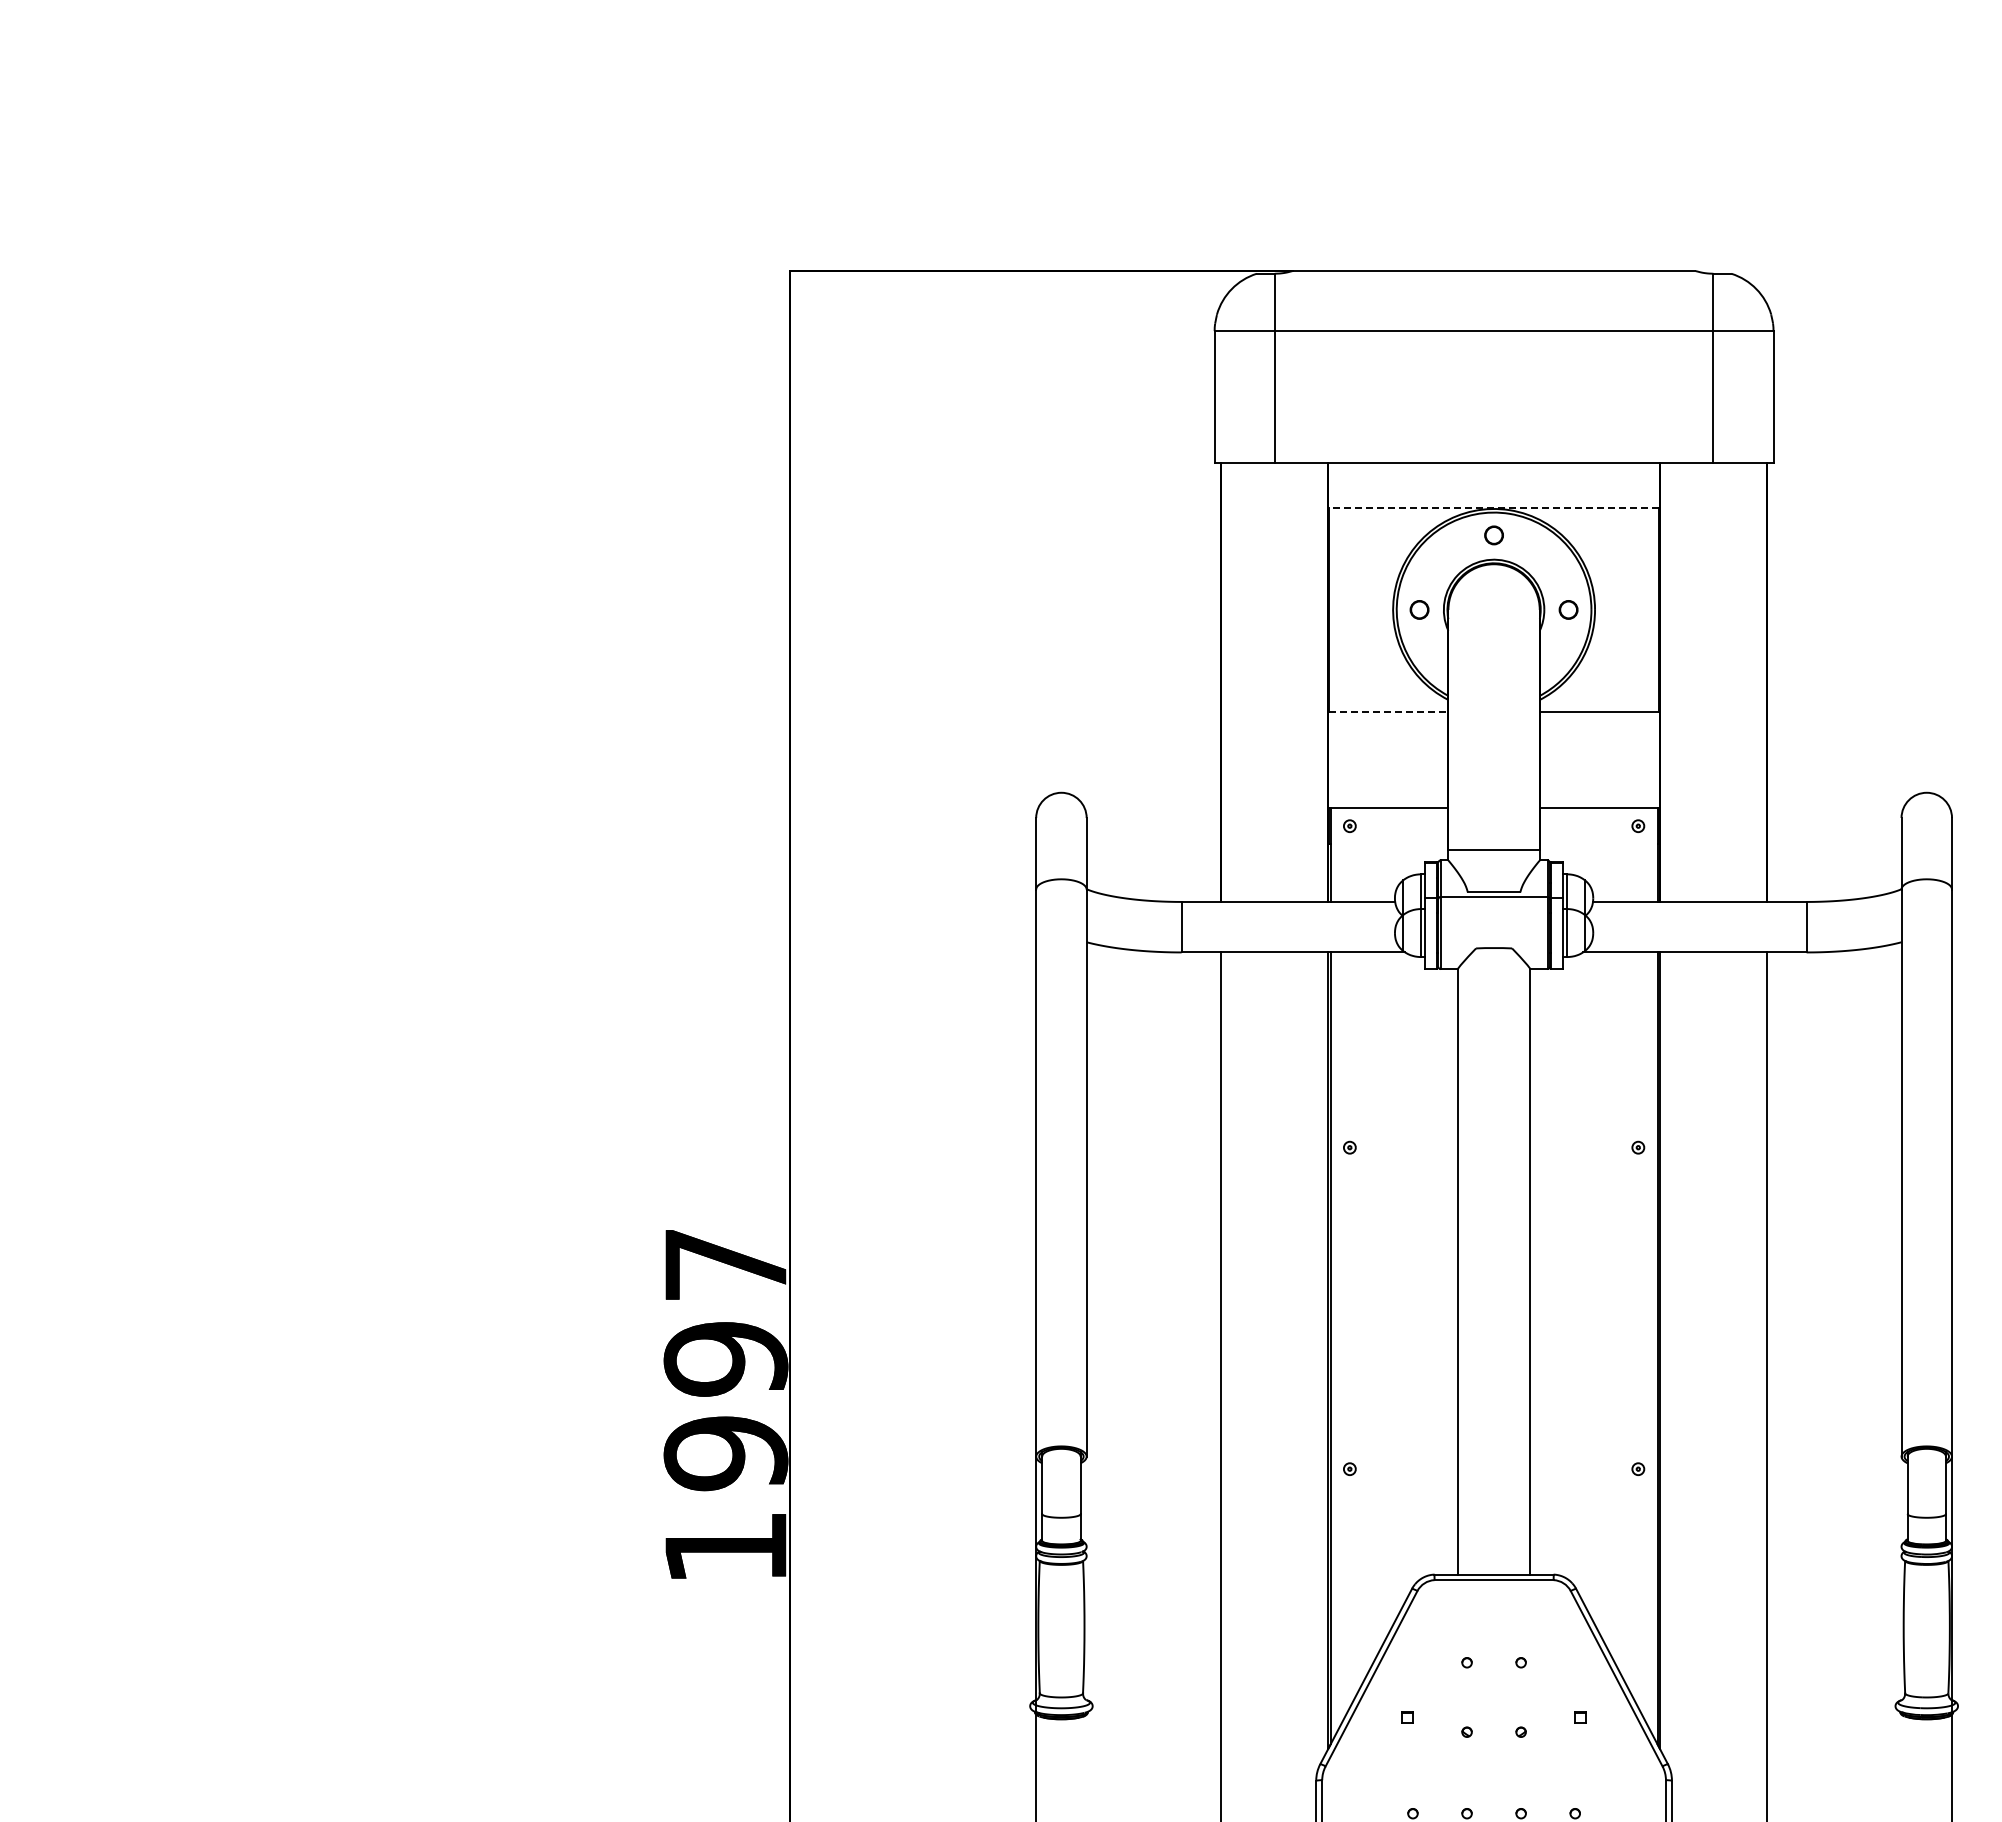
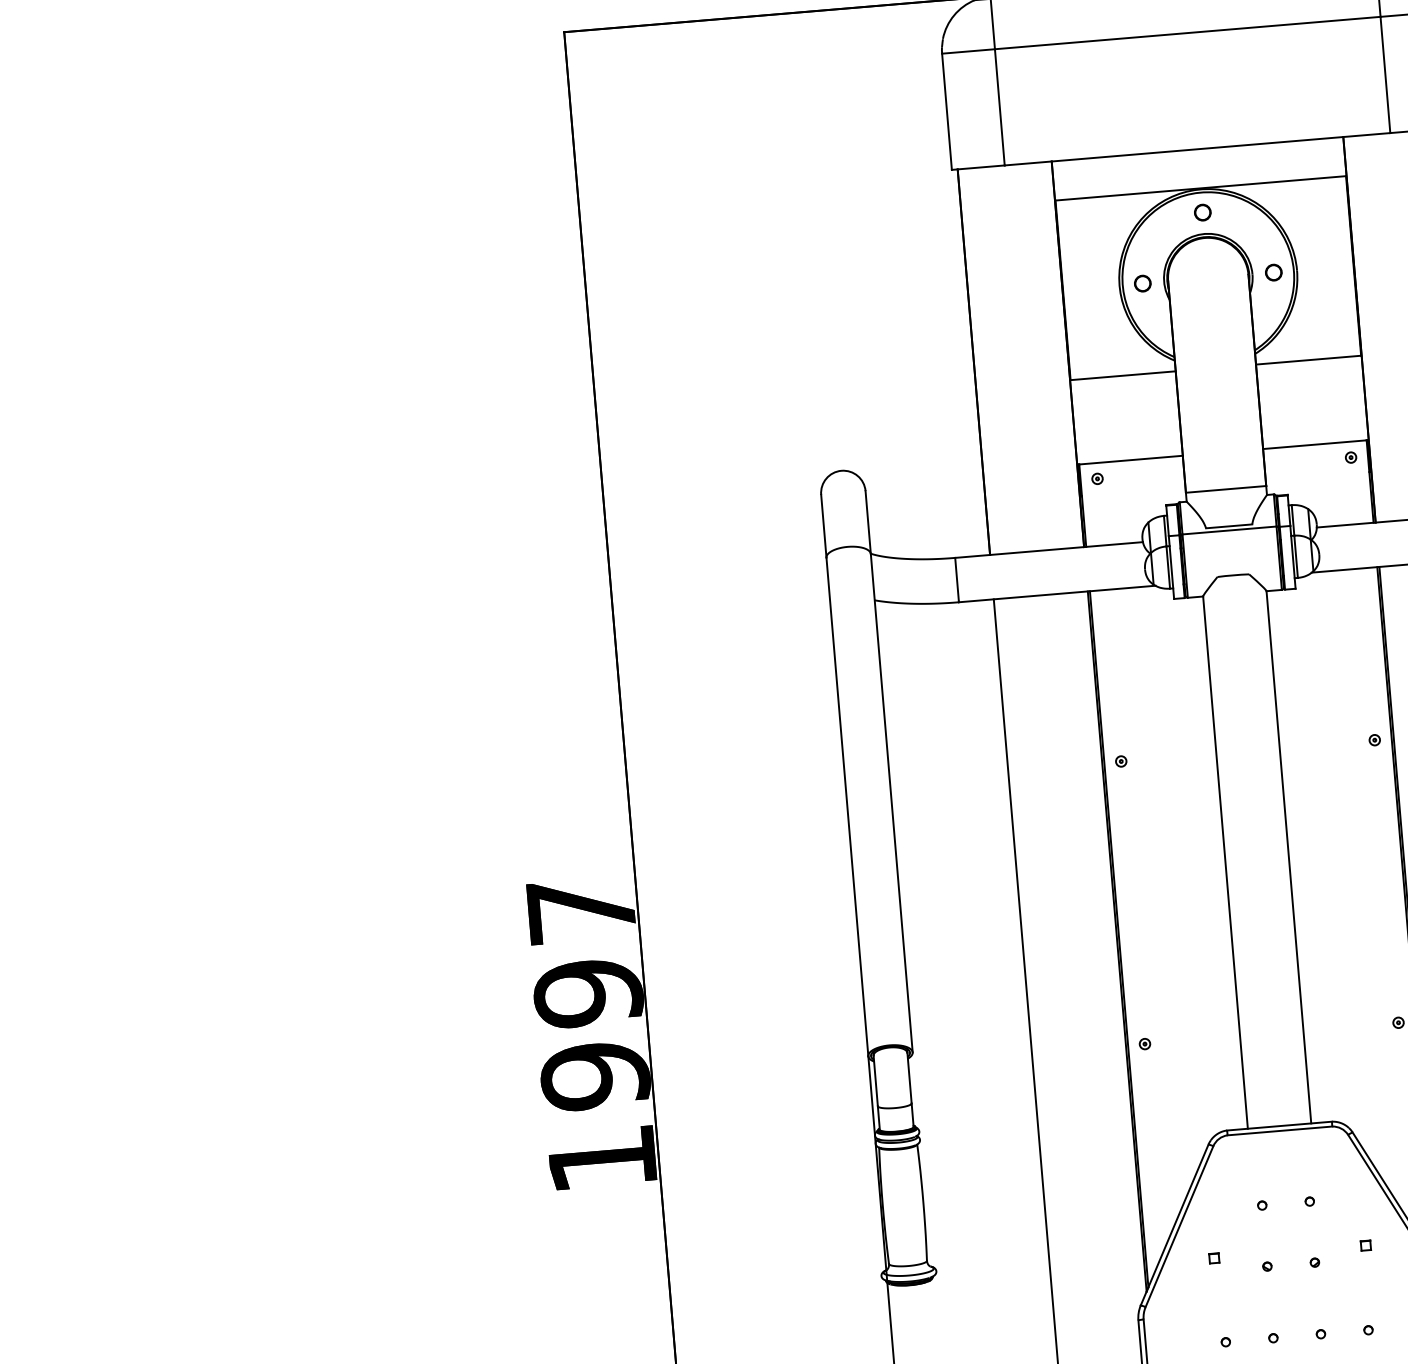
line: (1493, 507) -> (1200, 188), dashed -> solid
line: (1388, 712) -> (1123, 376), dashed -> solid

